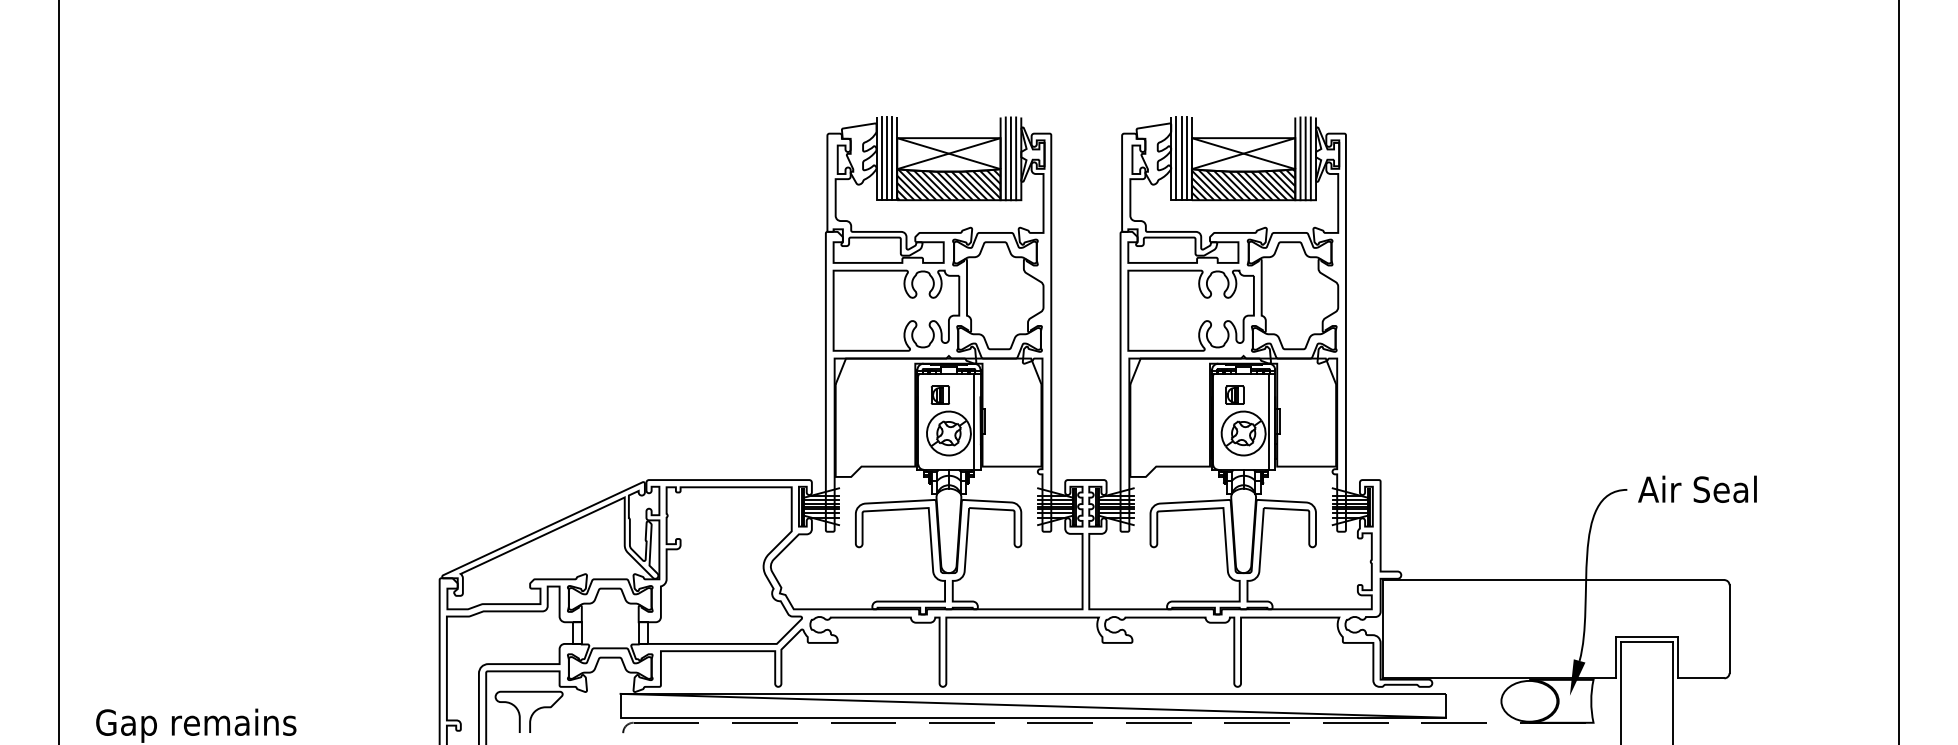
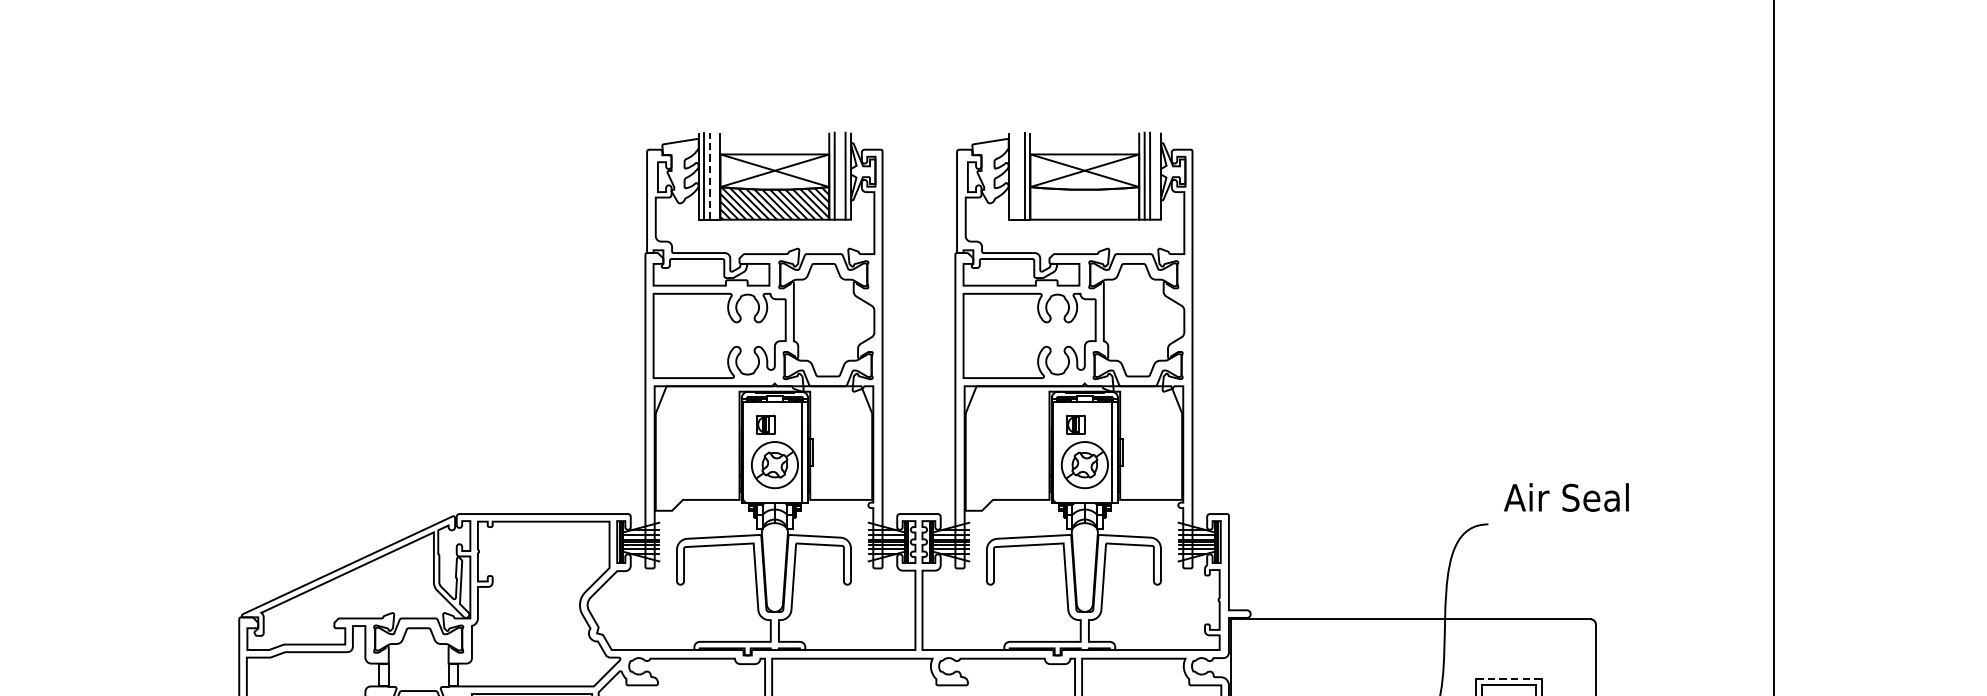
line: (886, 158) -> (709, 175), solid -> dashed
line: (892, 158) -> (715, 175), removed
line: (1010, 158) -> (839, 175), removed
line: (1176, 158) -> (1014, 175), removed
line: (1181, 158) -> (1019, 175), removed
line: (1310, 158) -> (1155, 175), removed
hatch: (1243, 184) -> (1084, 203), removed
text: (1697, 488) -> (1566, 496), moved
line: (1647, 636) -> (1509, 678), solid -> dashed

